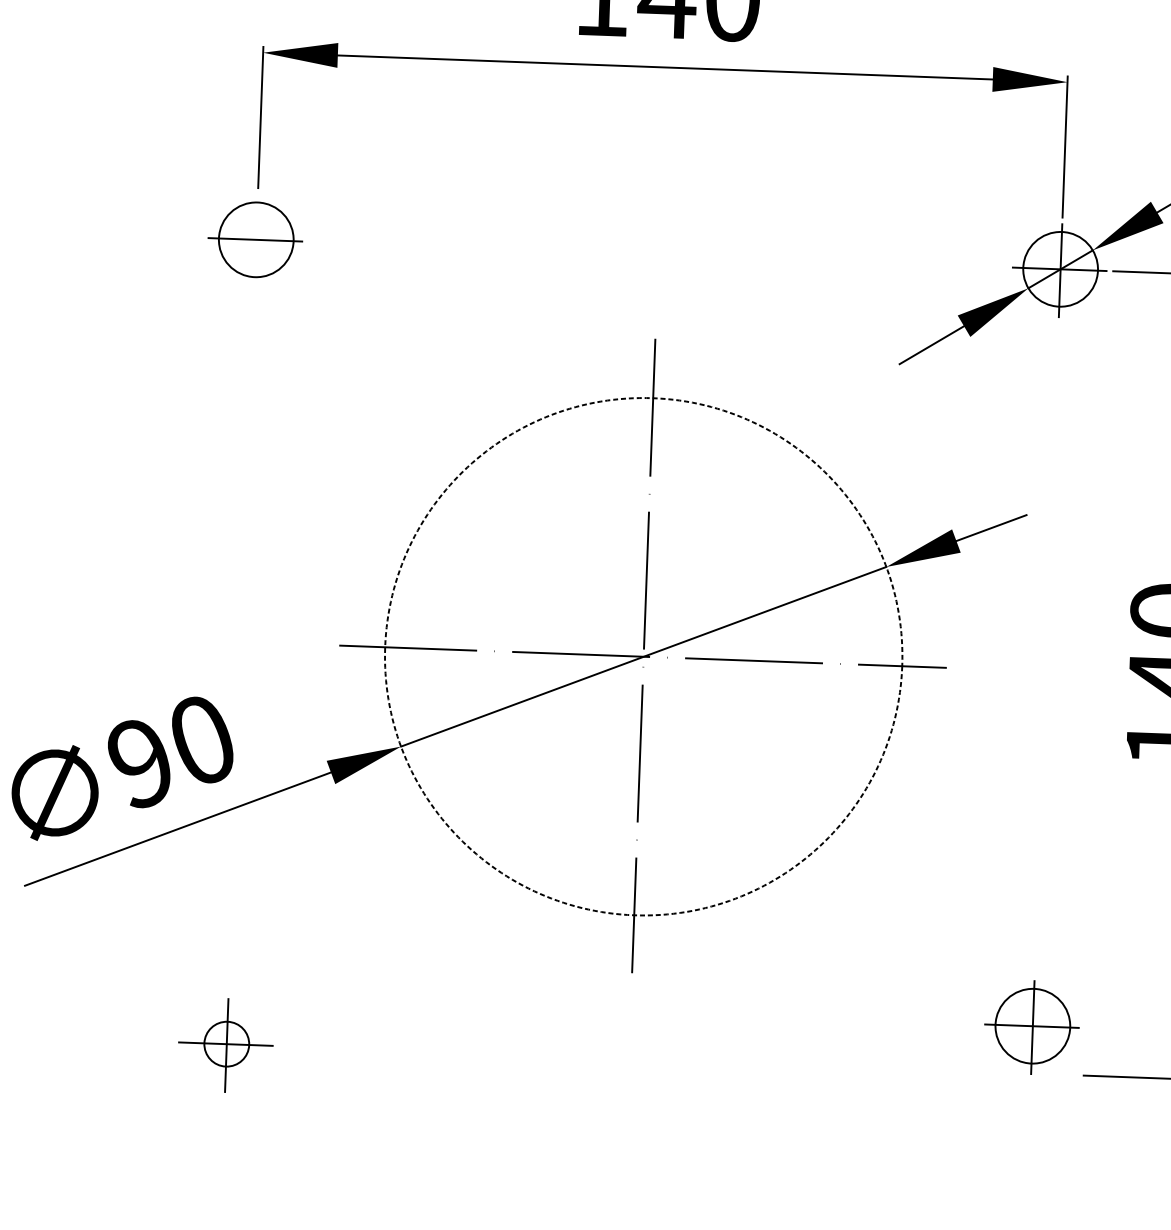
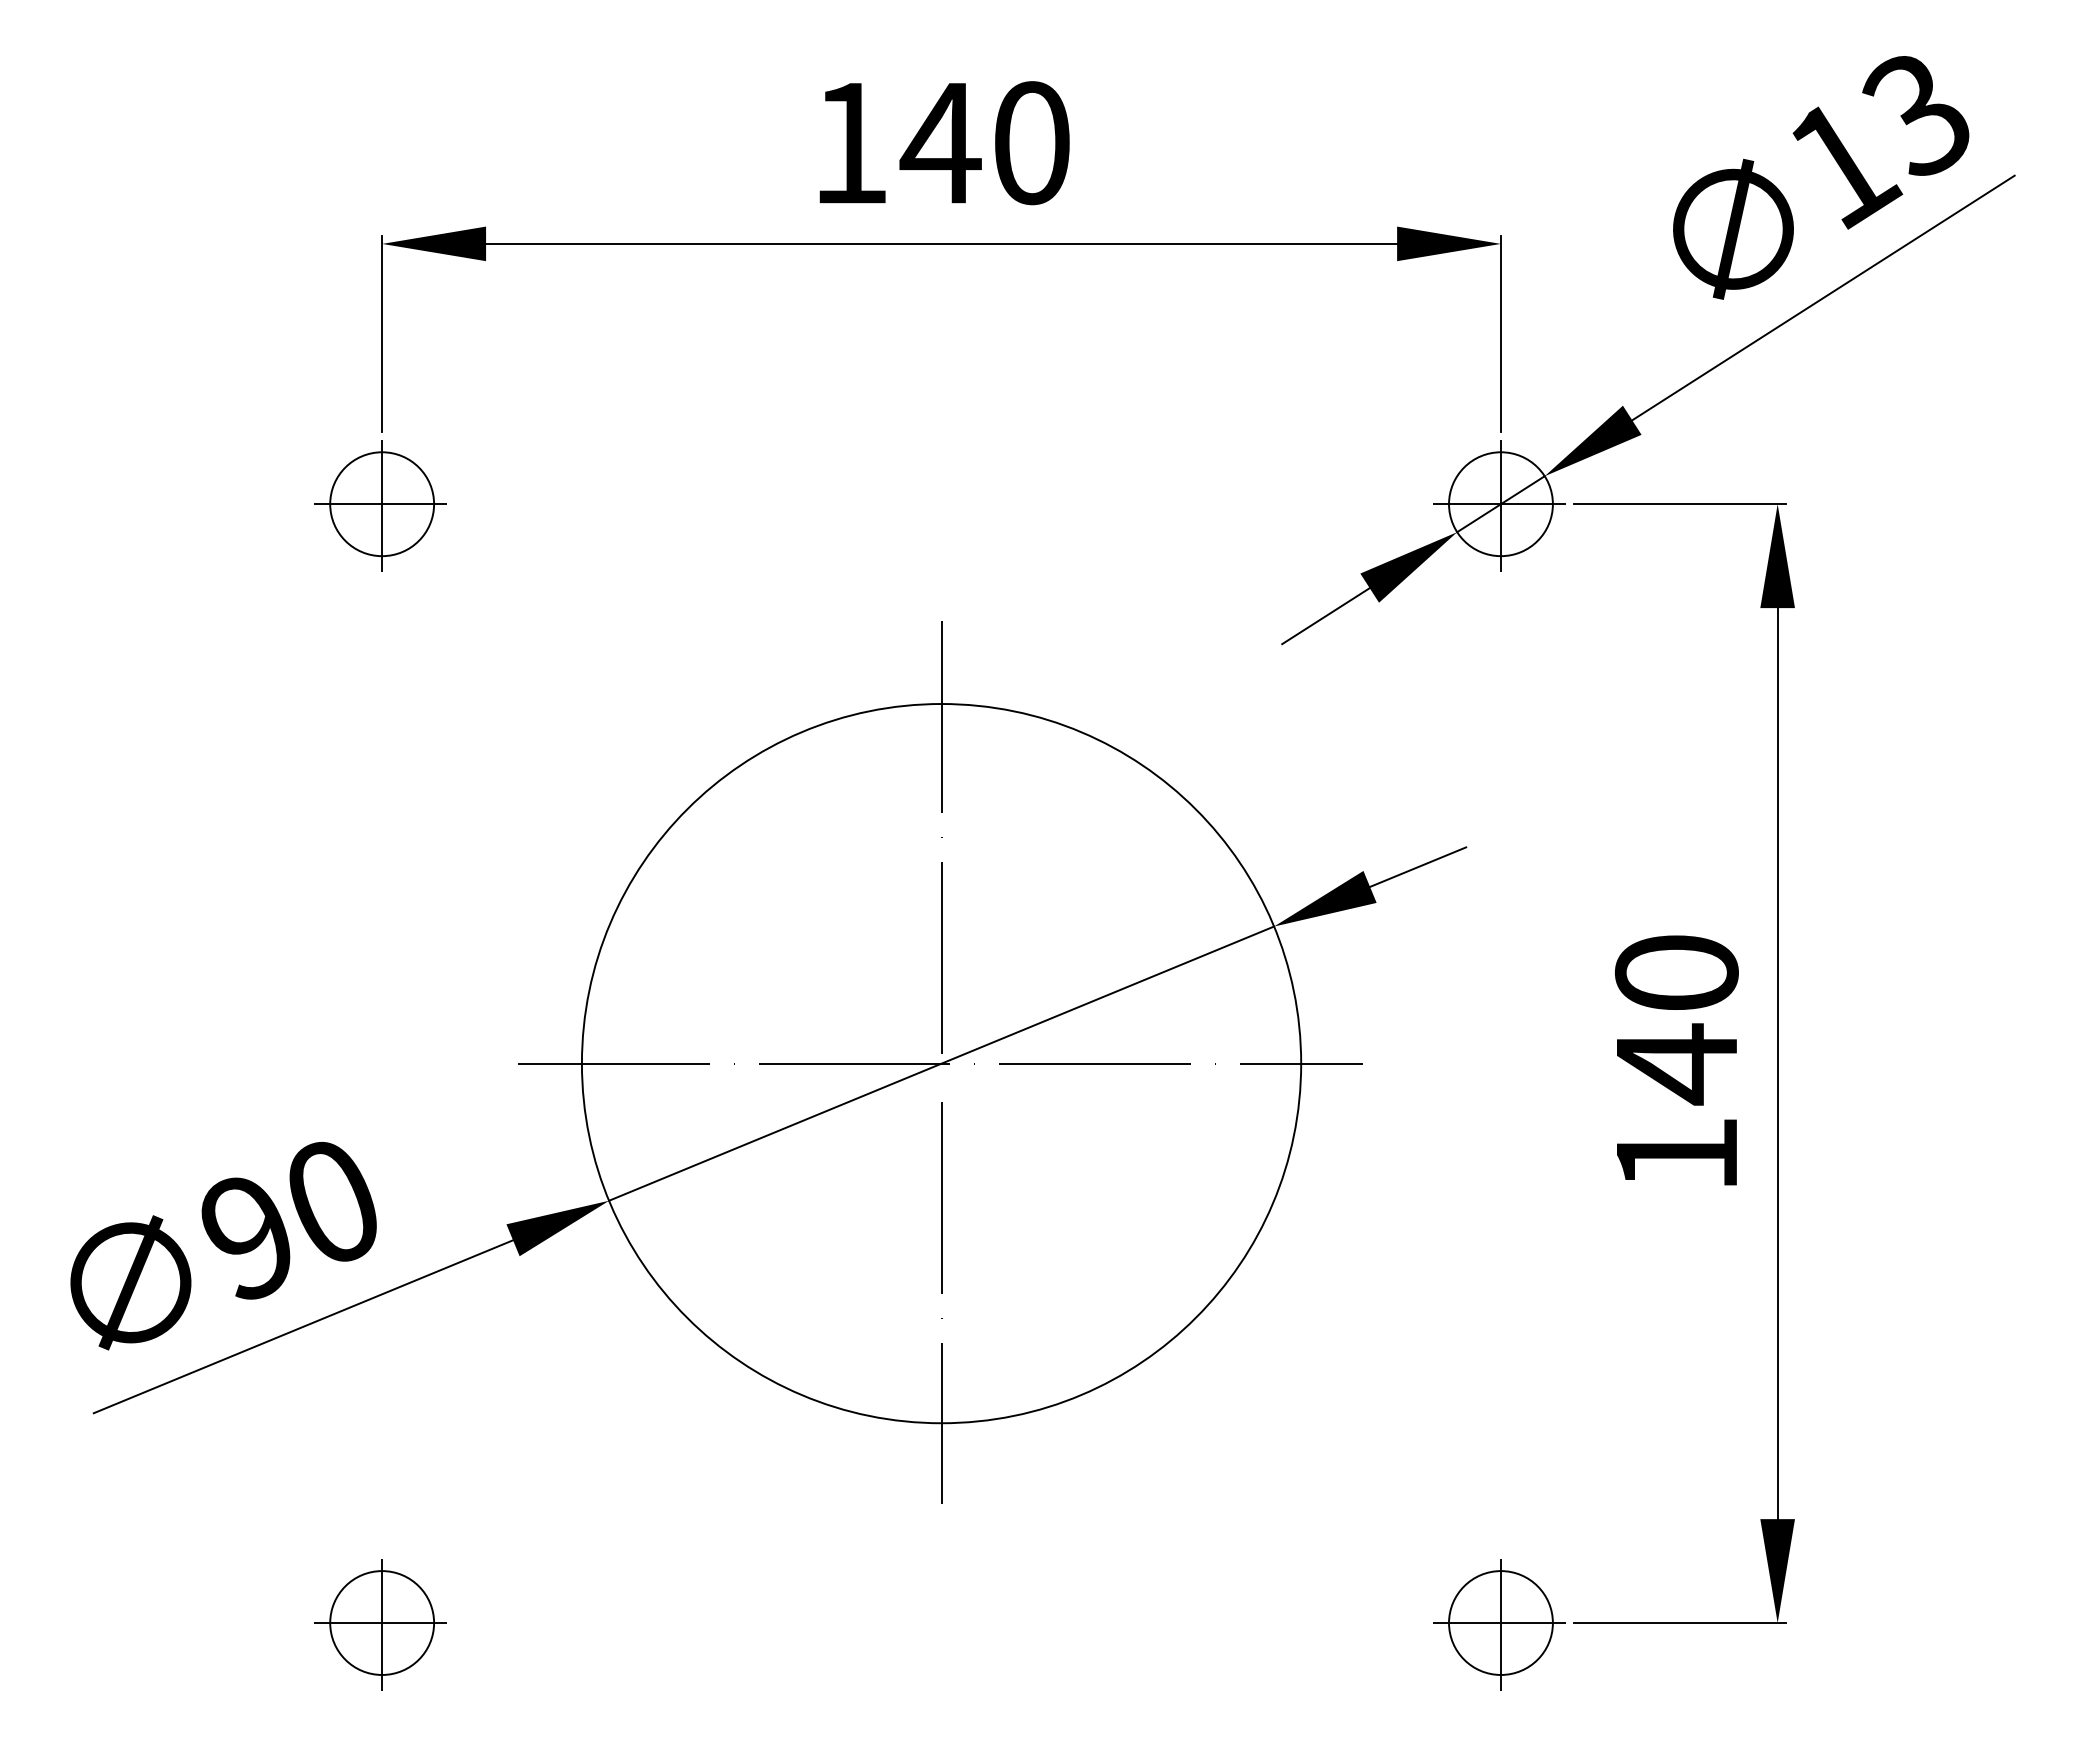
line: (256, 241) -> (382, 506), added
circle: (643, 656) -> (941, 1063), dashed -> solid
part: (1031, 1027) -> (1499, 1624), moved
circle: (227, 1043) -> (382, 1622), size x1.67

